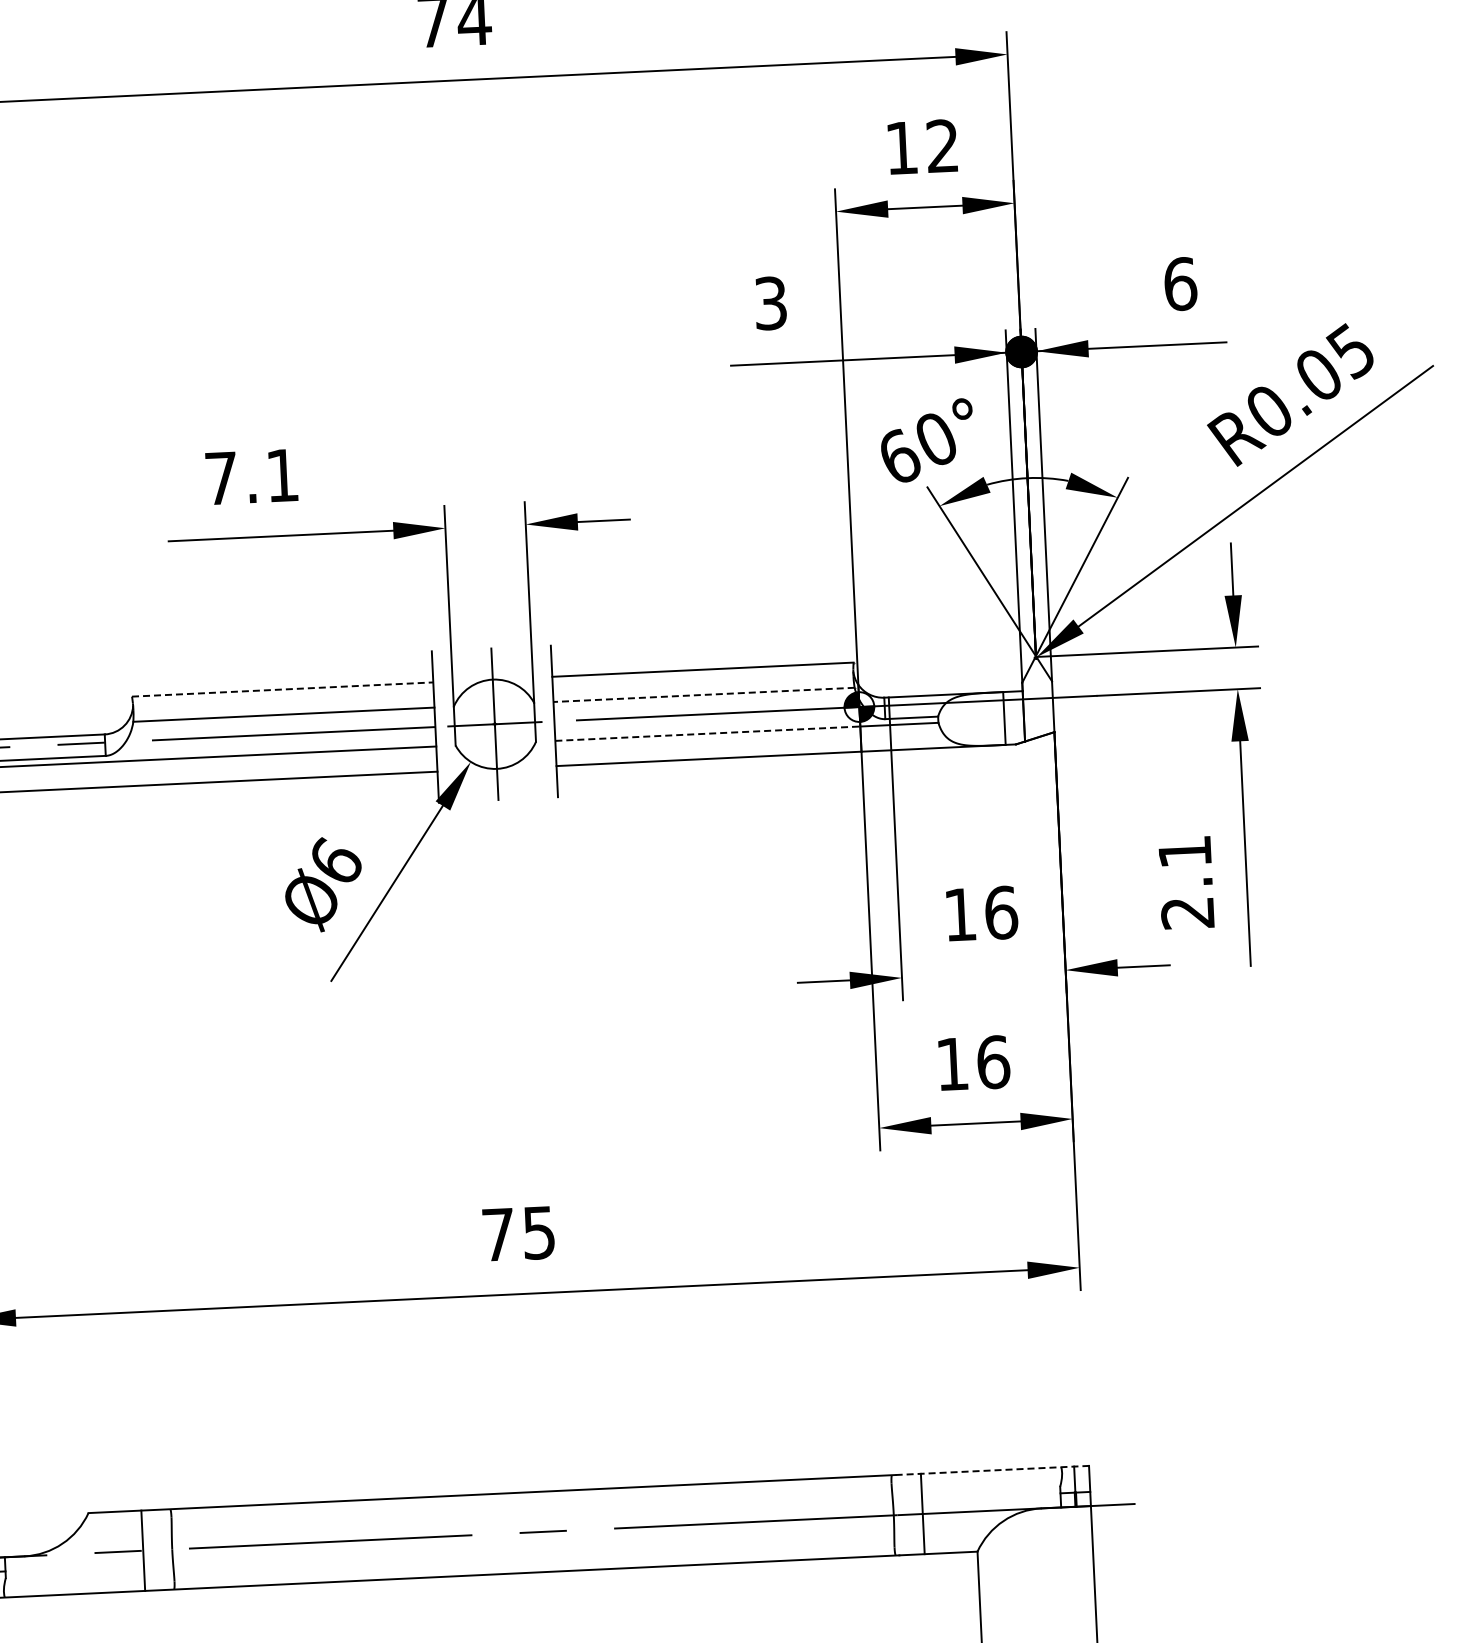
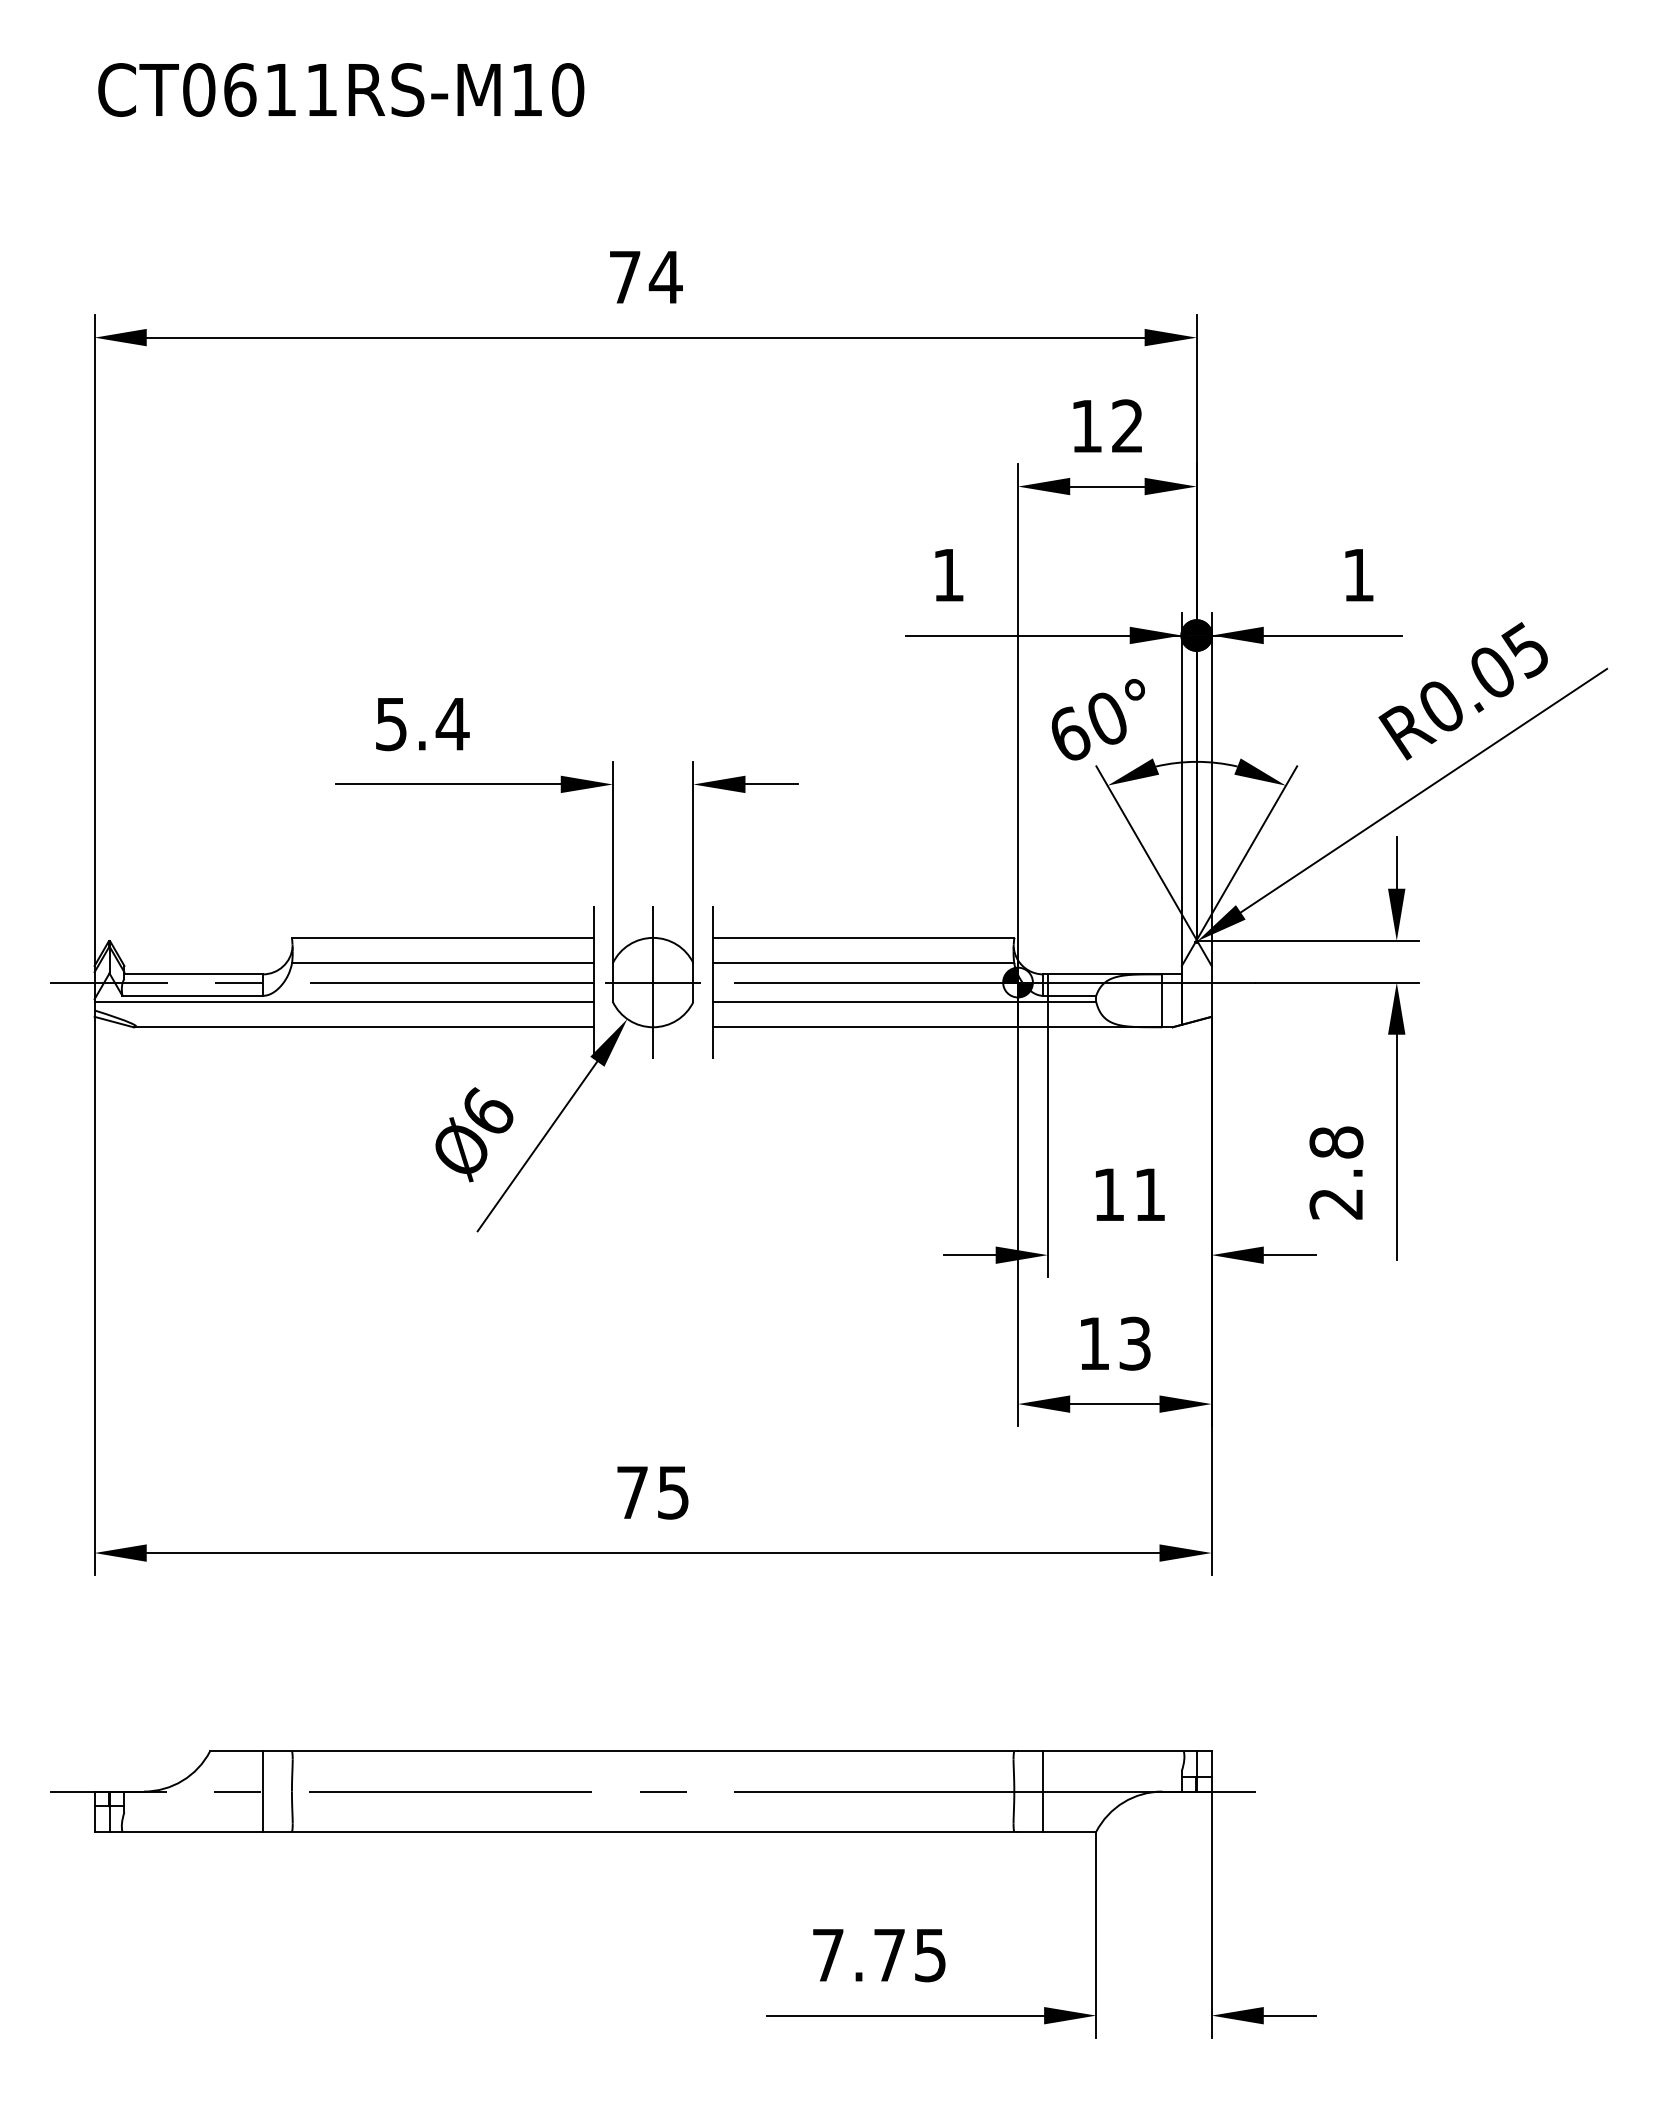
text: (1180, 284) -> (1358, 575), 6 -> 1
text: (770, 303) -> (948, 575), 3 -> 1
text: (252, 477) -> (422, 724), 7.1 -> 5.4
line: (282, 689) -> (442, 937), dashed -> solid
line: (704, 695) -> (863, 963), dashed -> solid
line: (707, 734) -> (865, 1002), dashed -> solid
text: (1185, 851) -> (1336, 1142), 2.1 -> 2.8
text: (1001, 912) -> (1150, 1194), 16 -> 11
text: (993, 1062) -> (1135, 1343), 16 -> 13
line: (991, 1470) -> (1114, 1751), dashed -> solid

